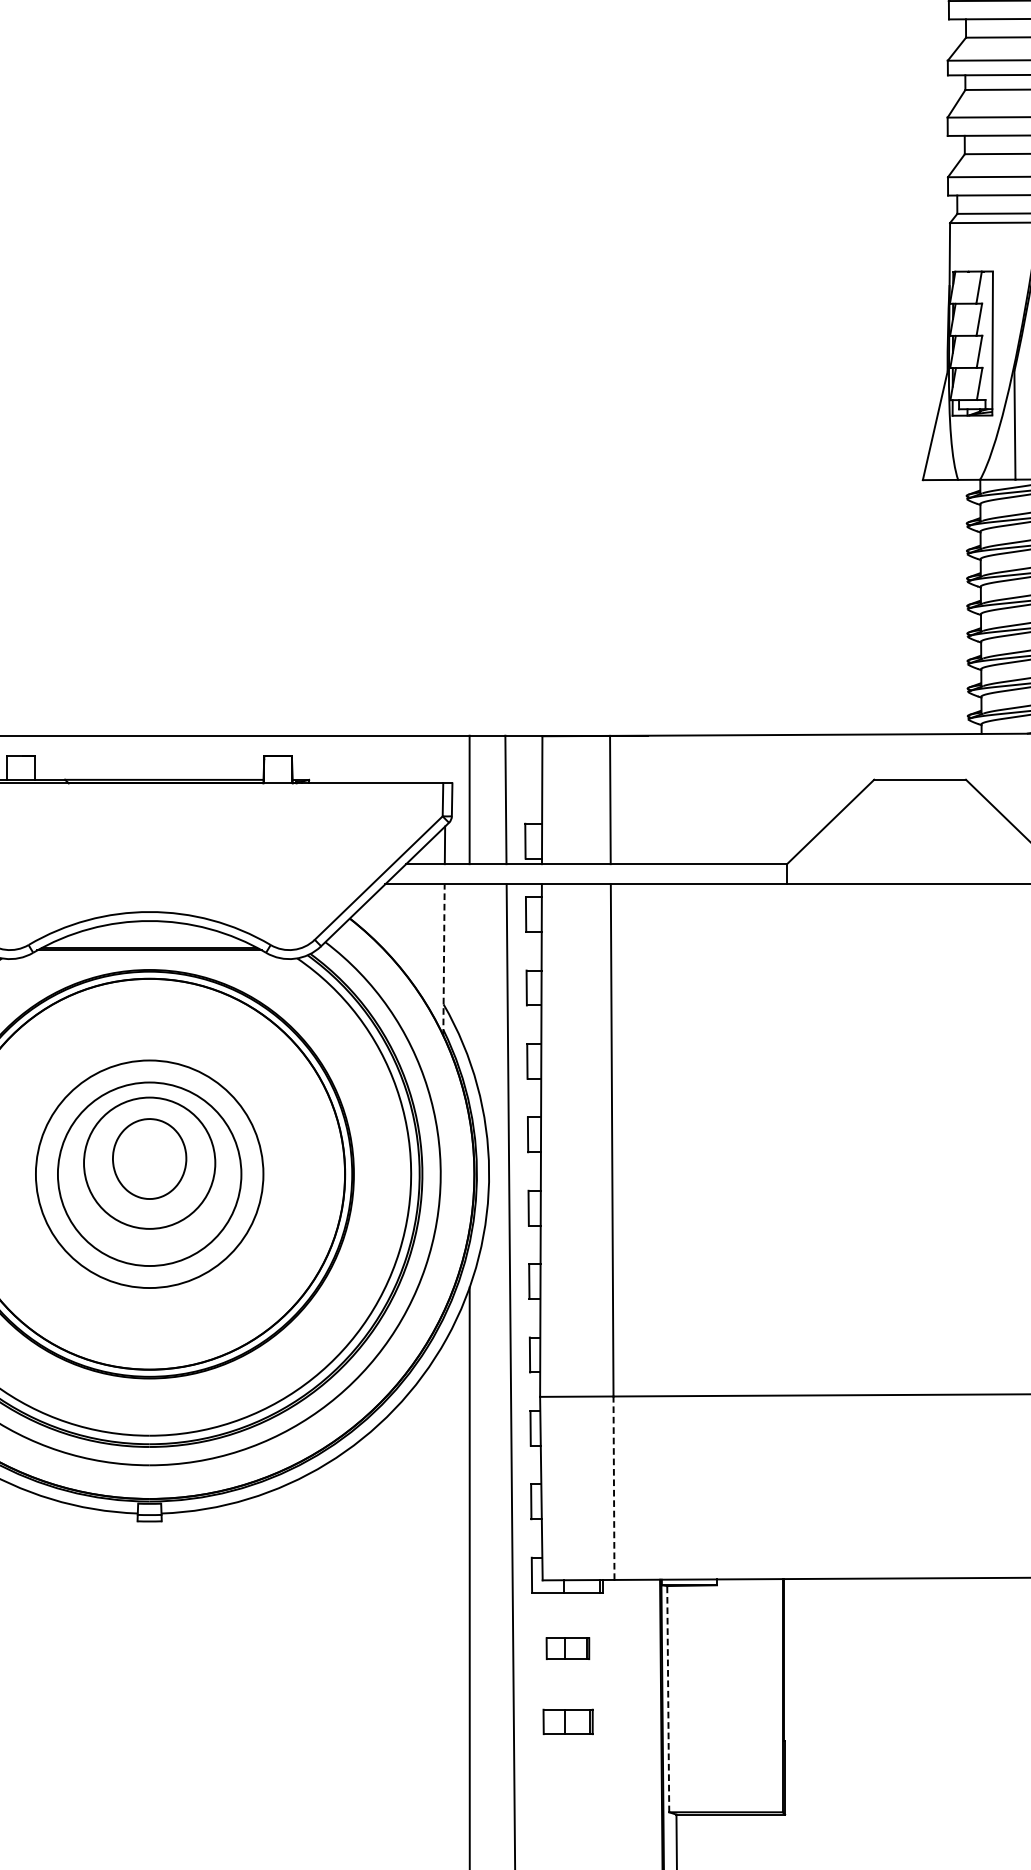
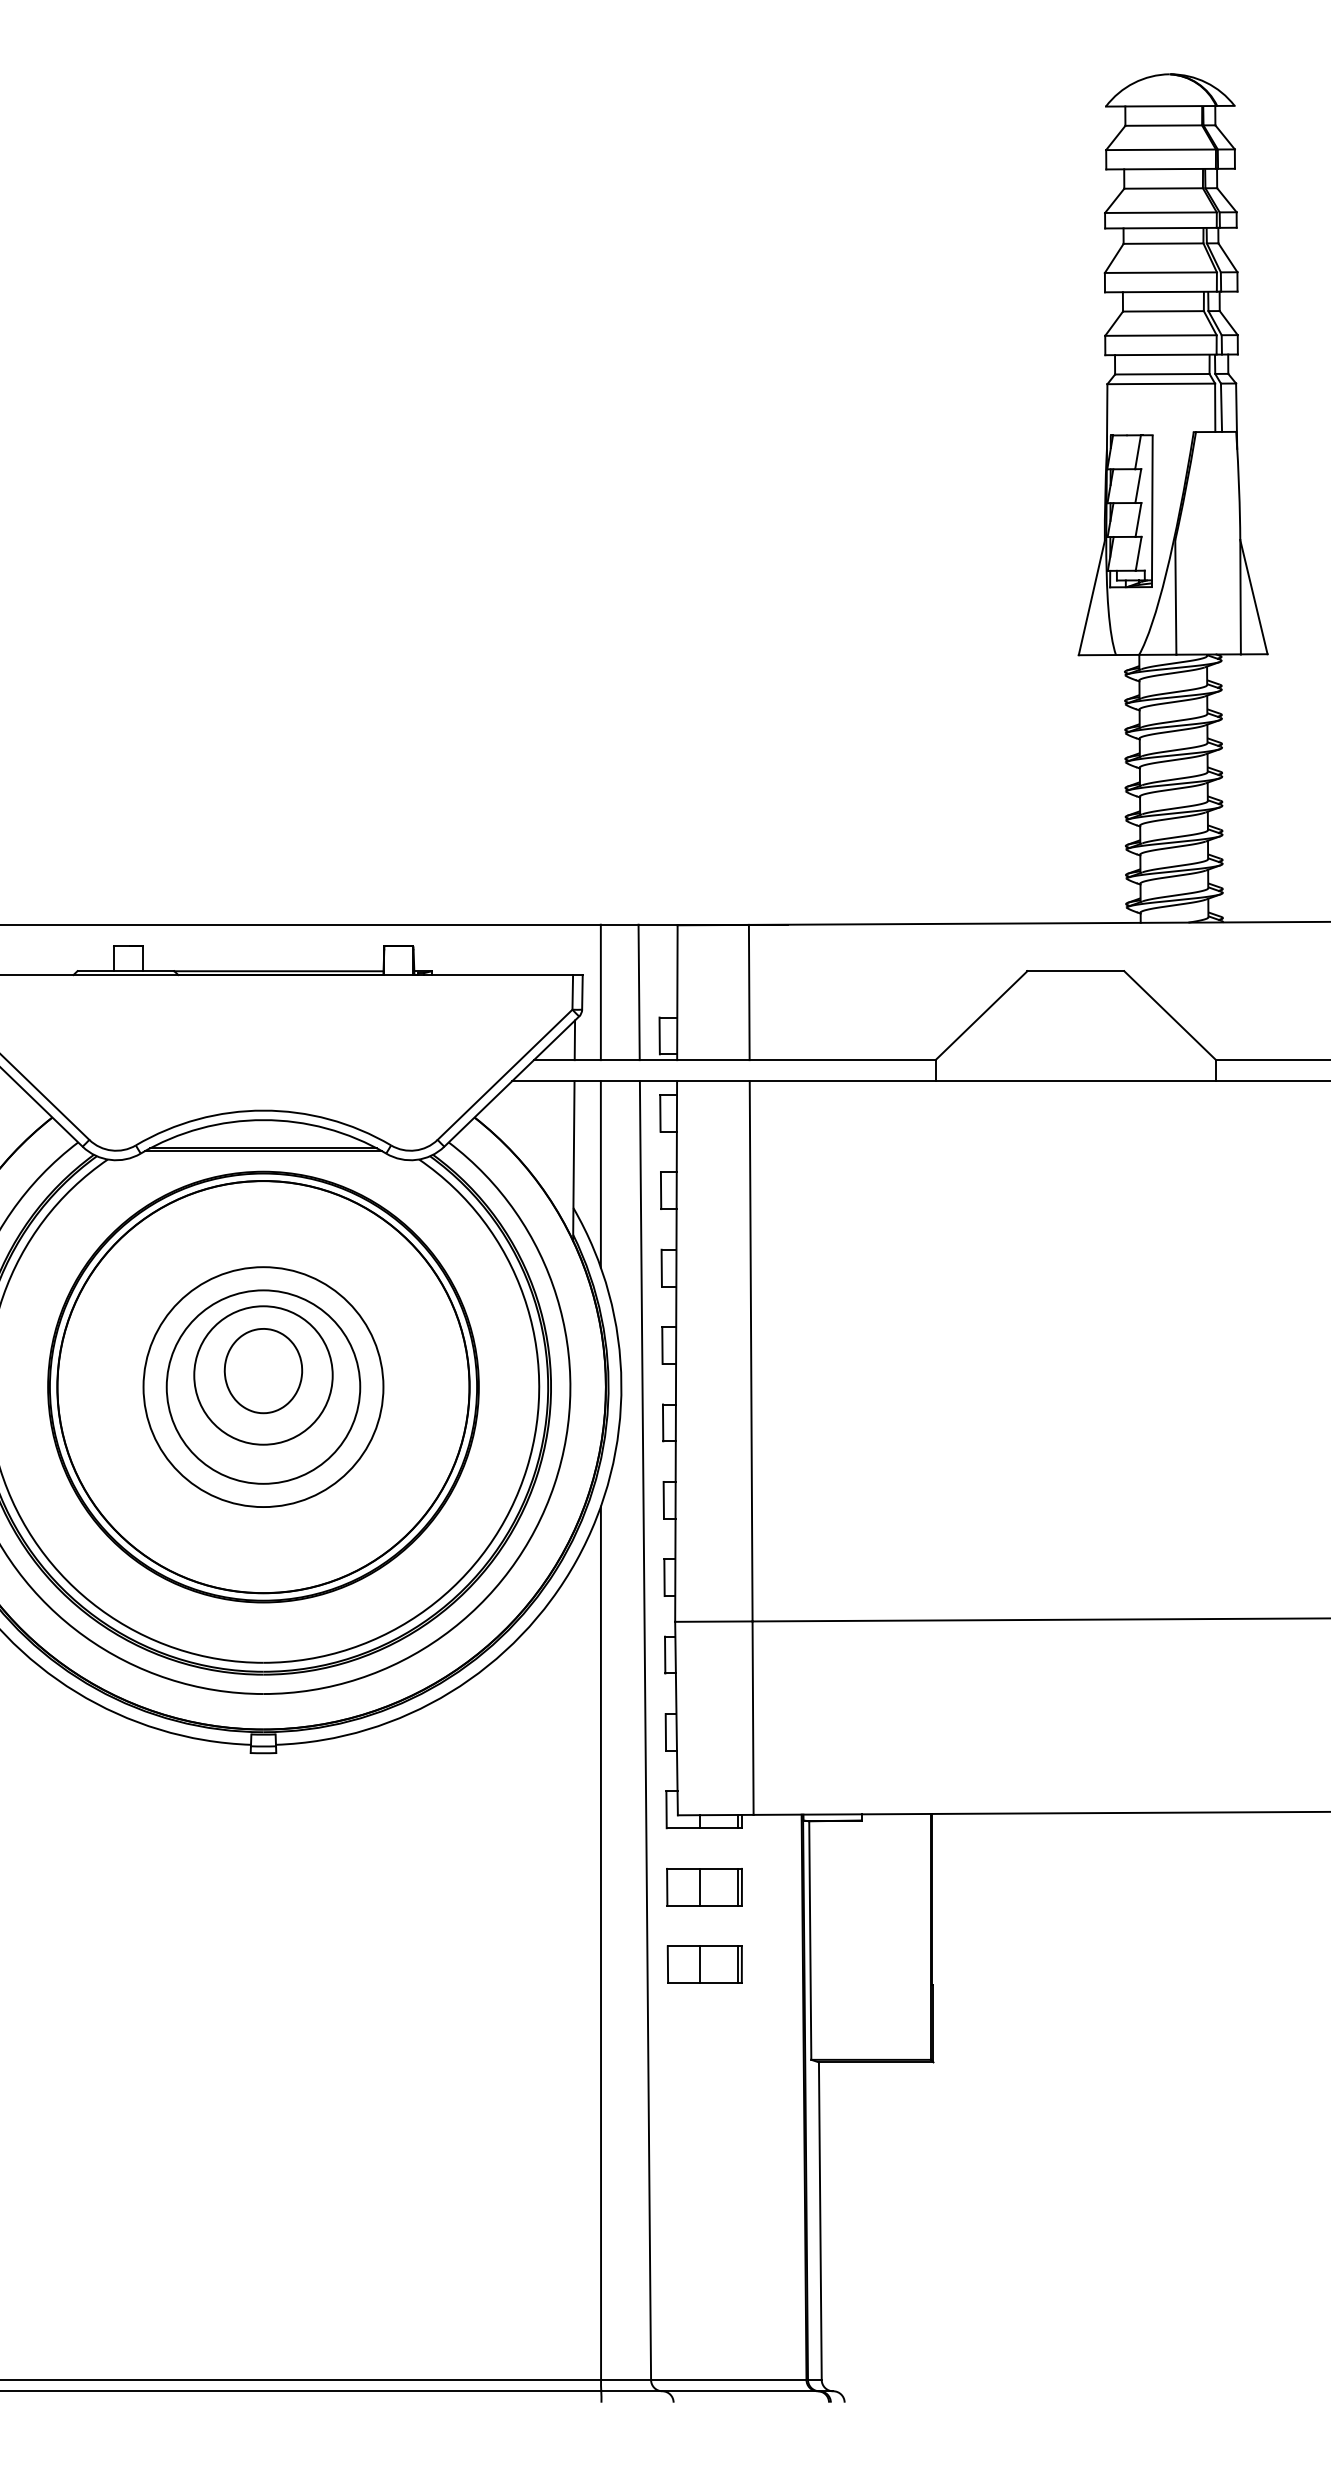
line: (443, 960) -> (573, 1161), dashed -> solid
line: (469, 972) -> (600, 1174), added
line: (614, 1488) -> (753, 1718), dashed -> solid
part: (567, 1648) -> (704, 1887), size x1.67
line: (668, 1699) -> (810, 1940), dashed -> solid
part: (567, 1721) -> (704, 1964), size x1.43

